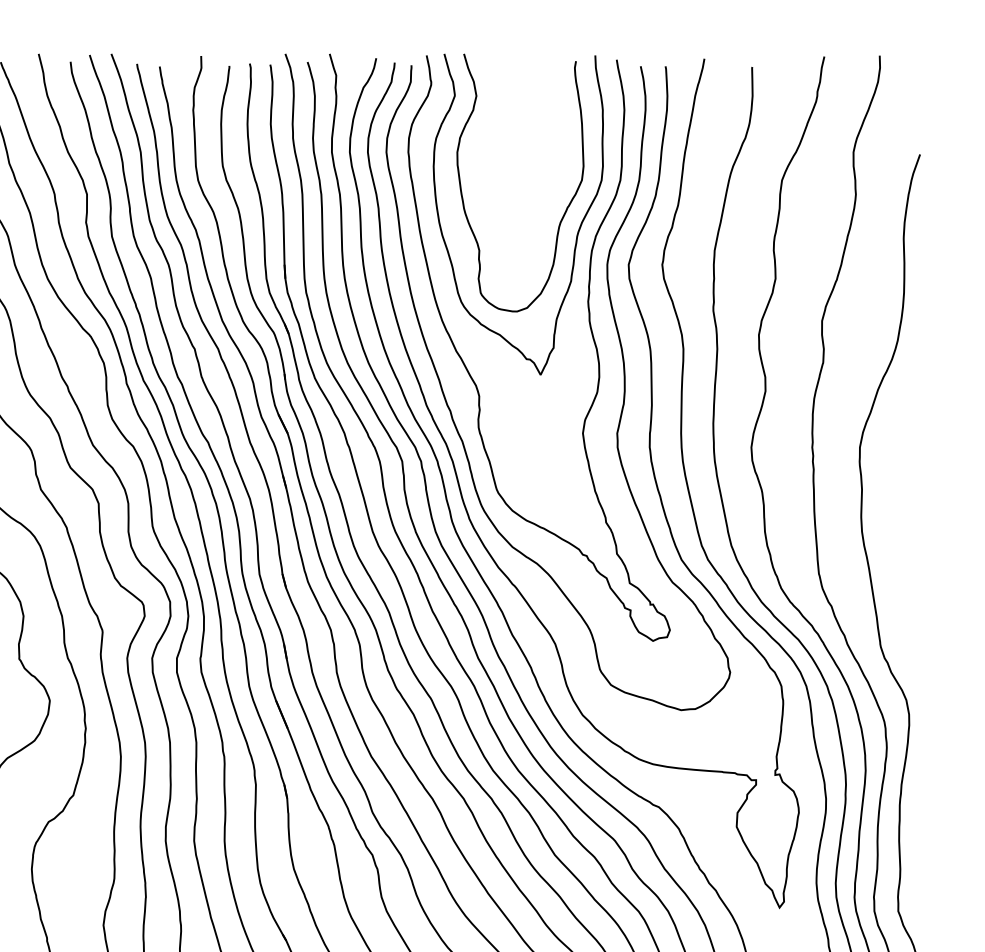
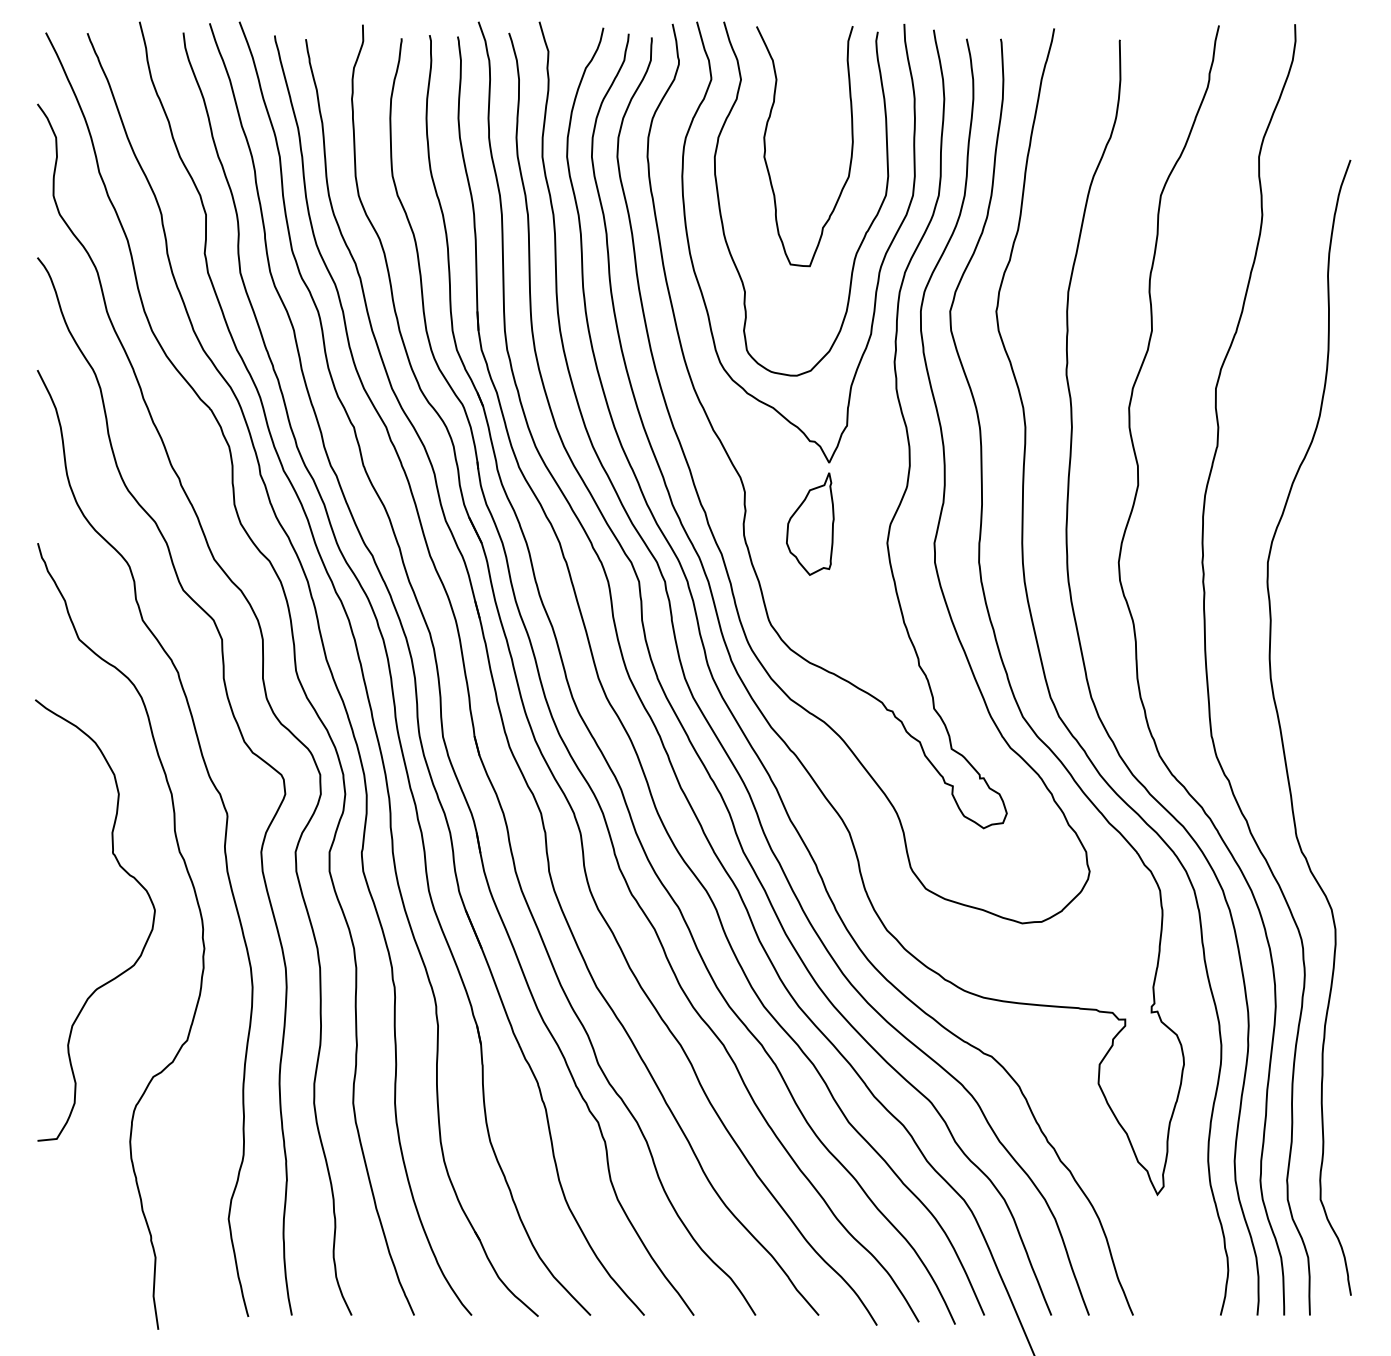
curve: (494, 144) -> (765, 146), added
part: (527, 419) -> (810, 523), added

